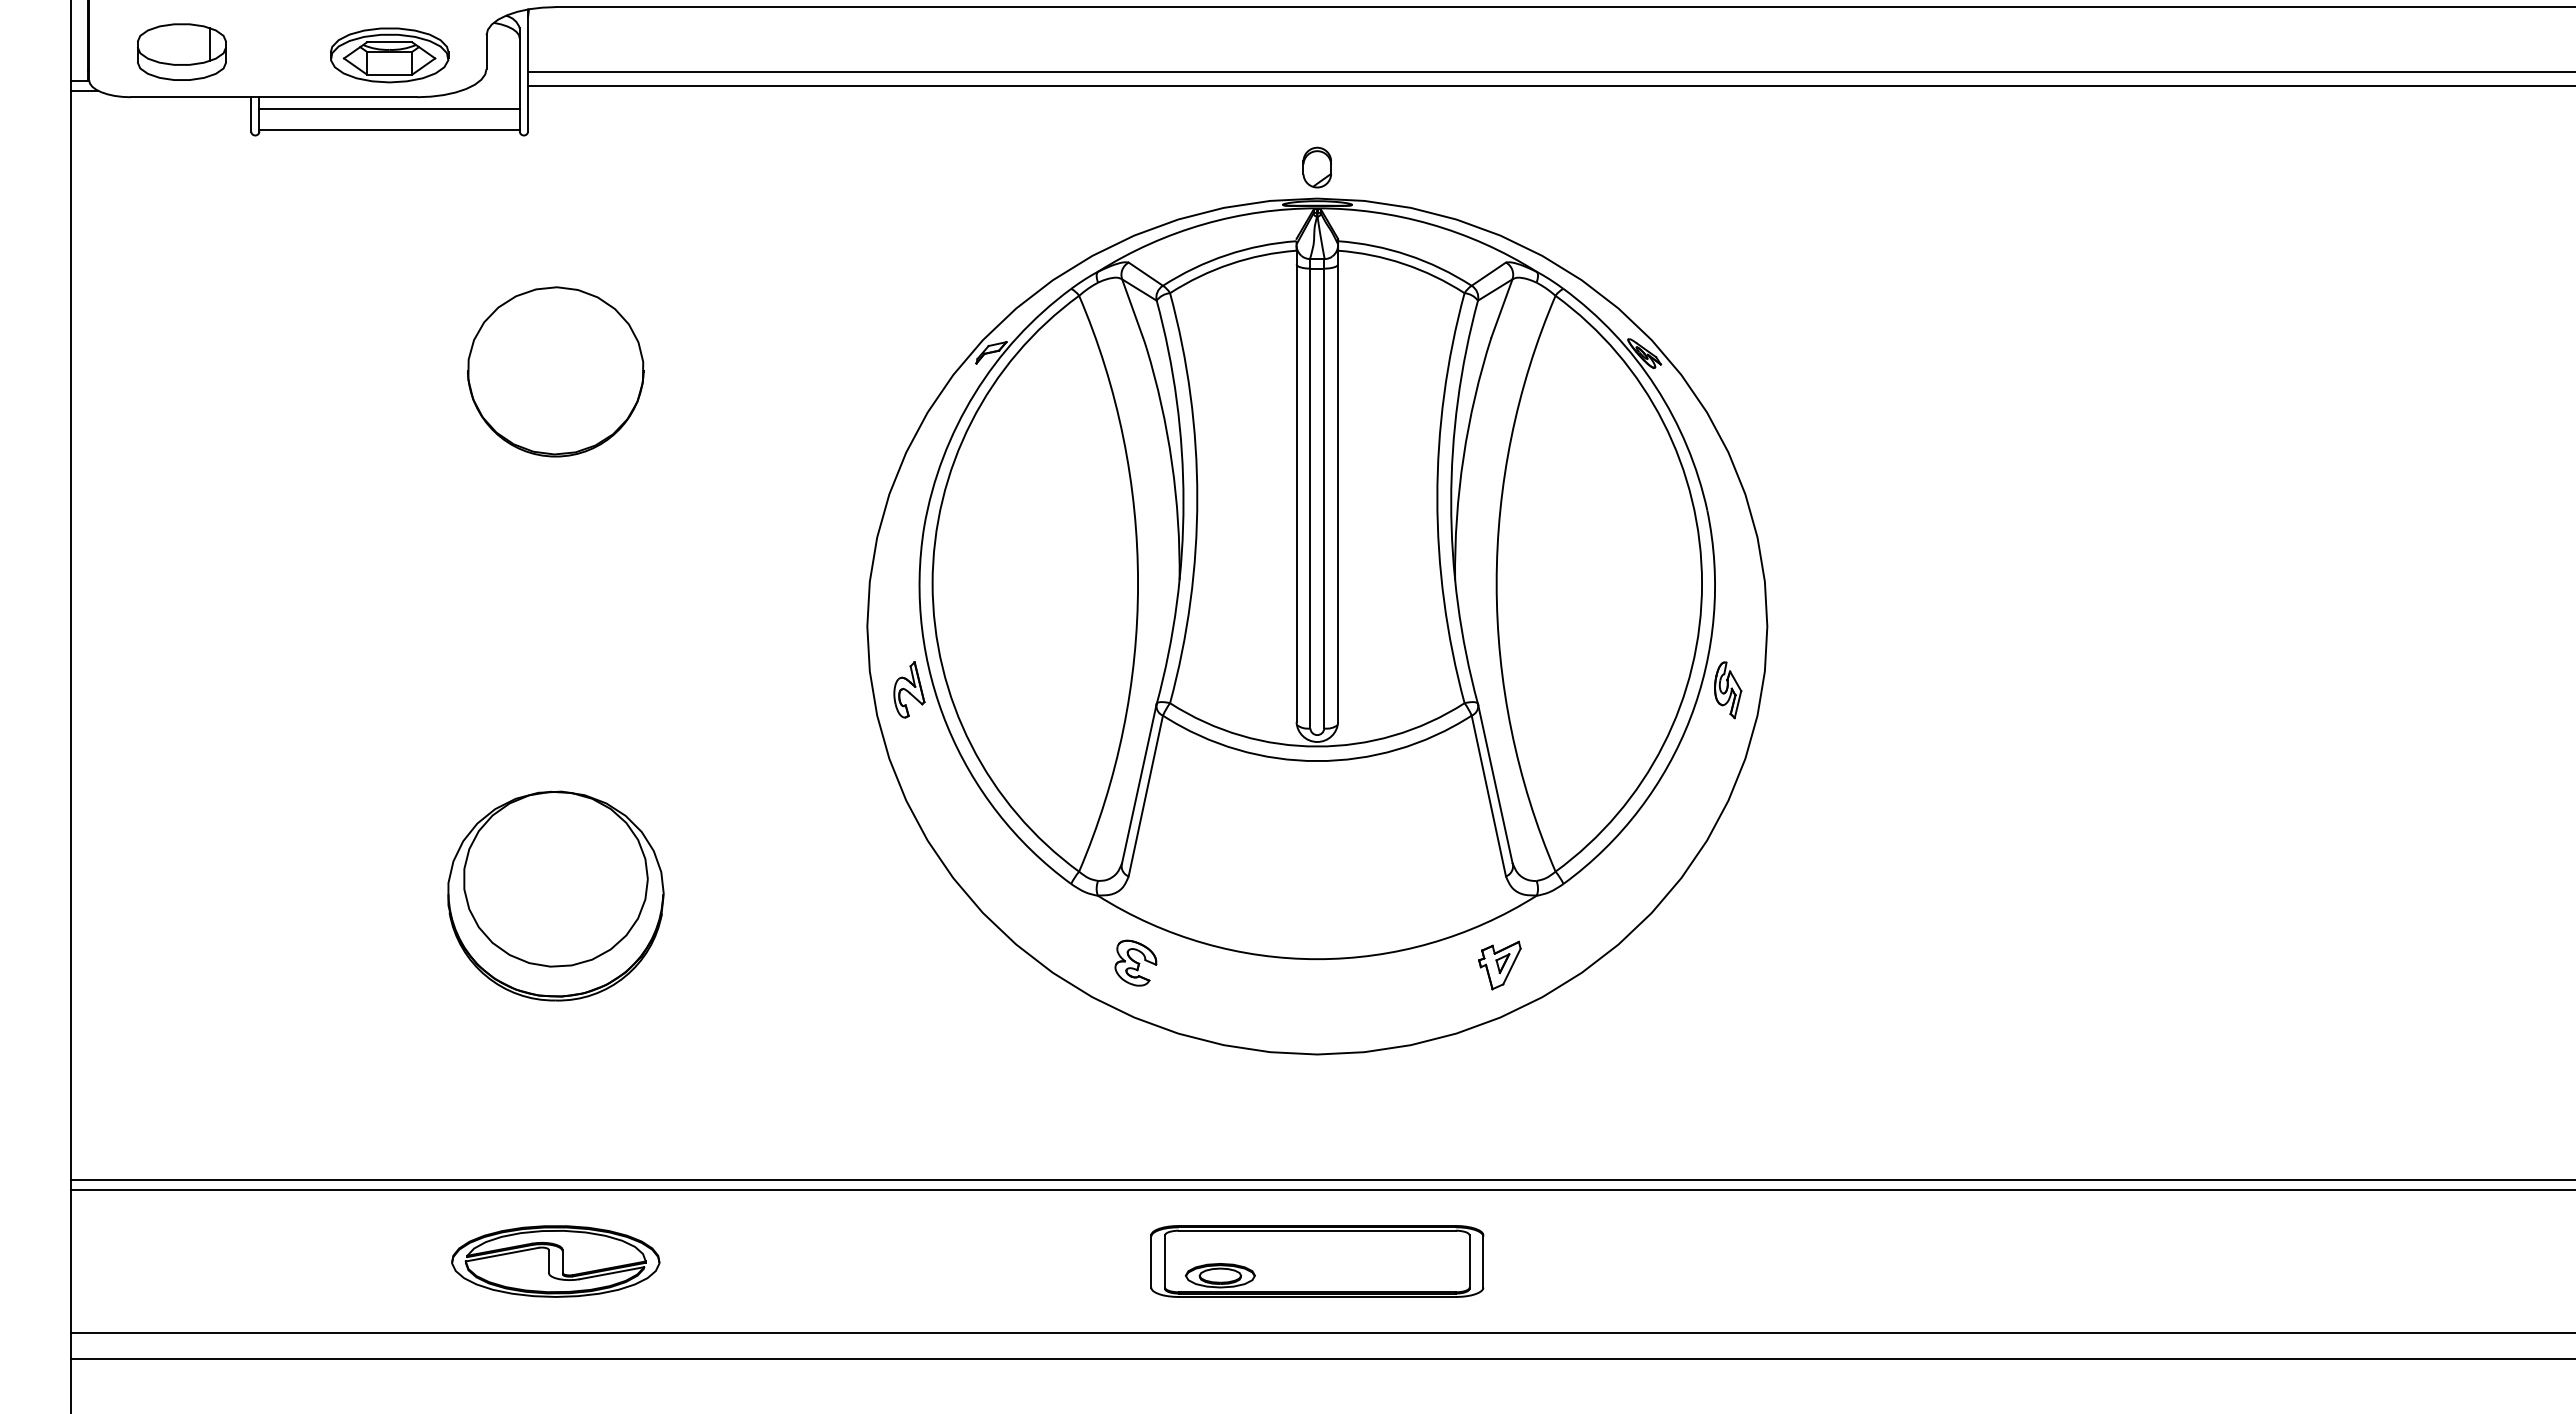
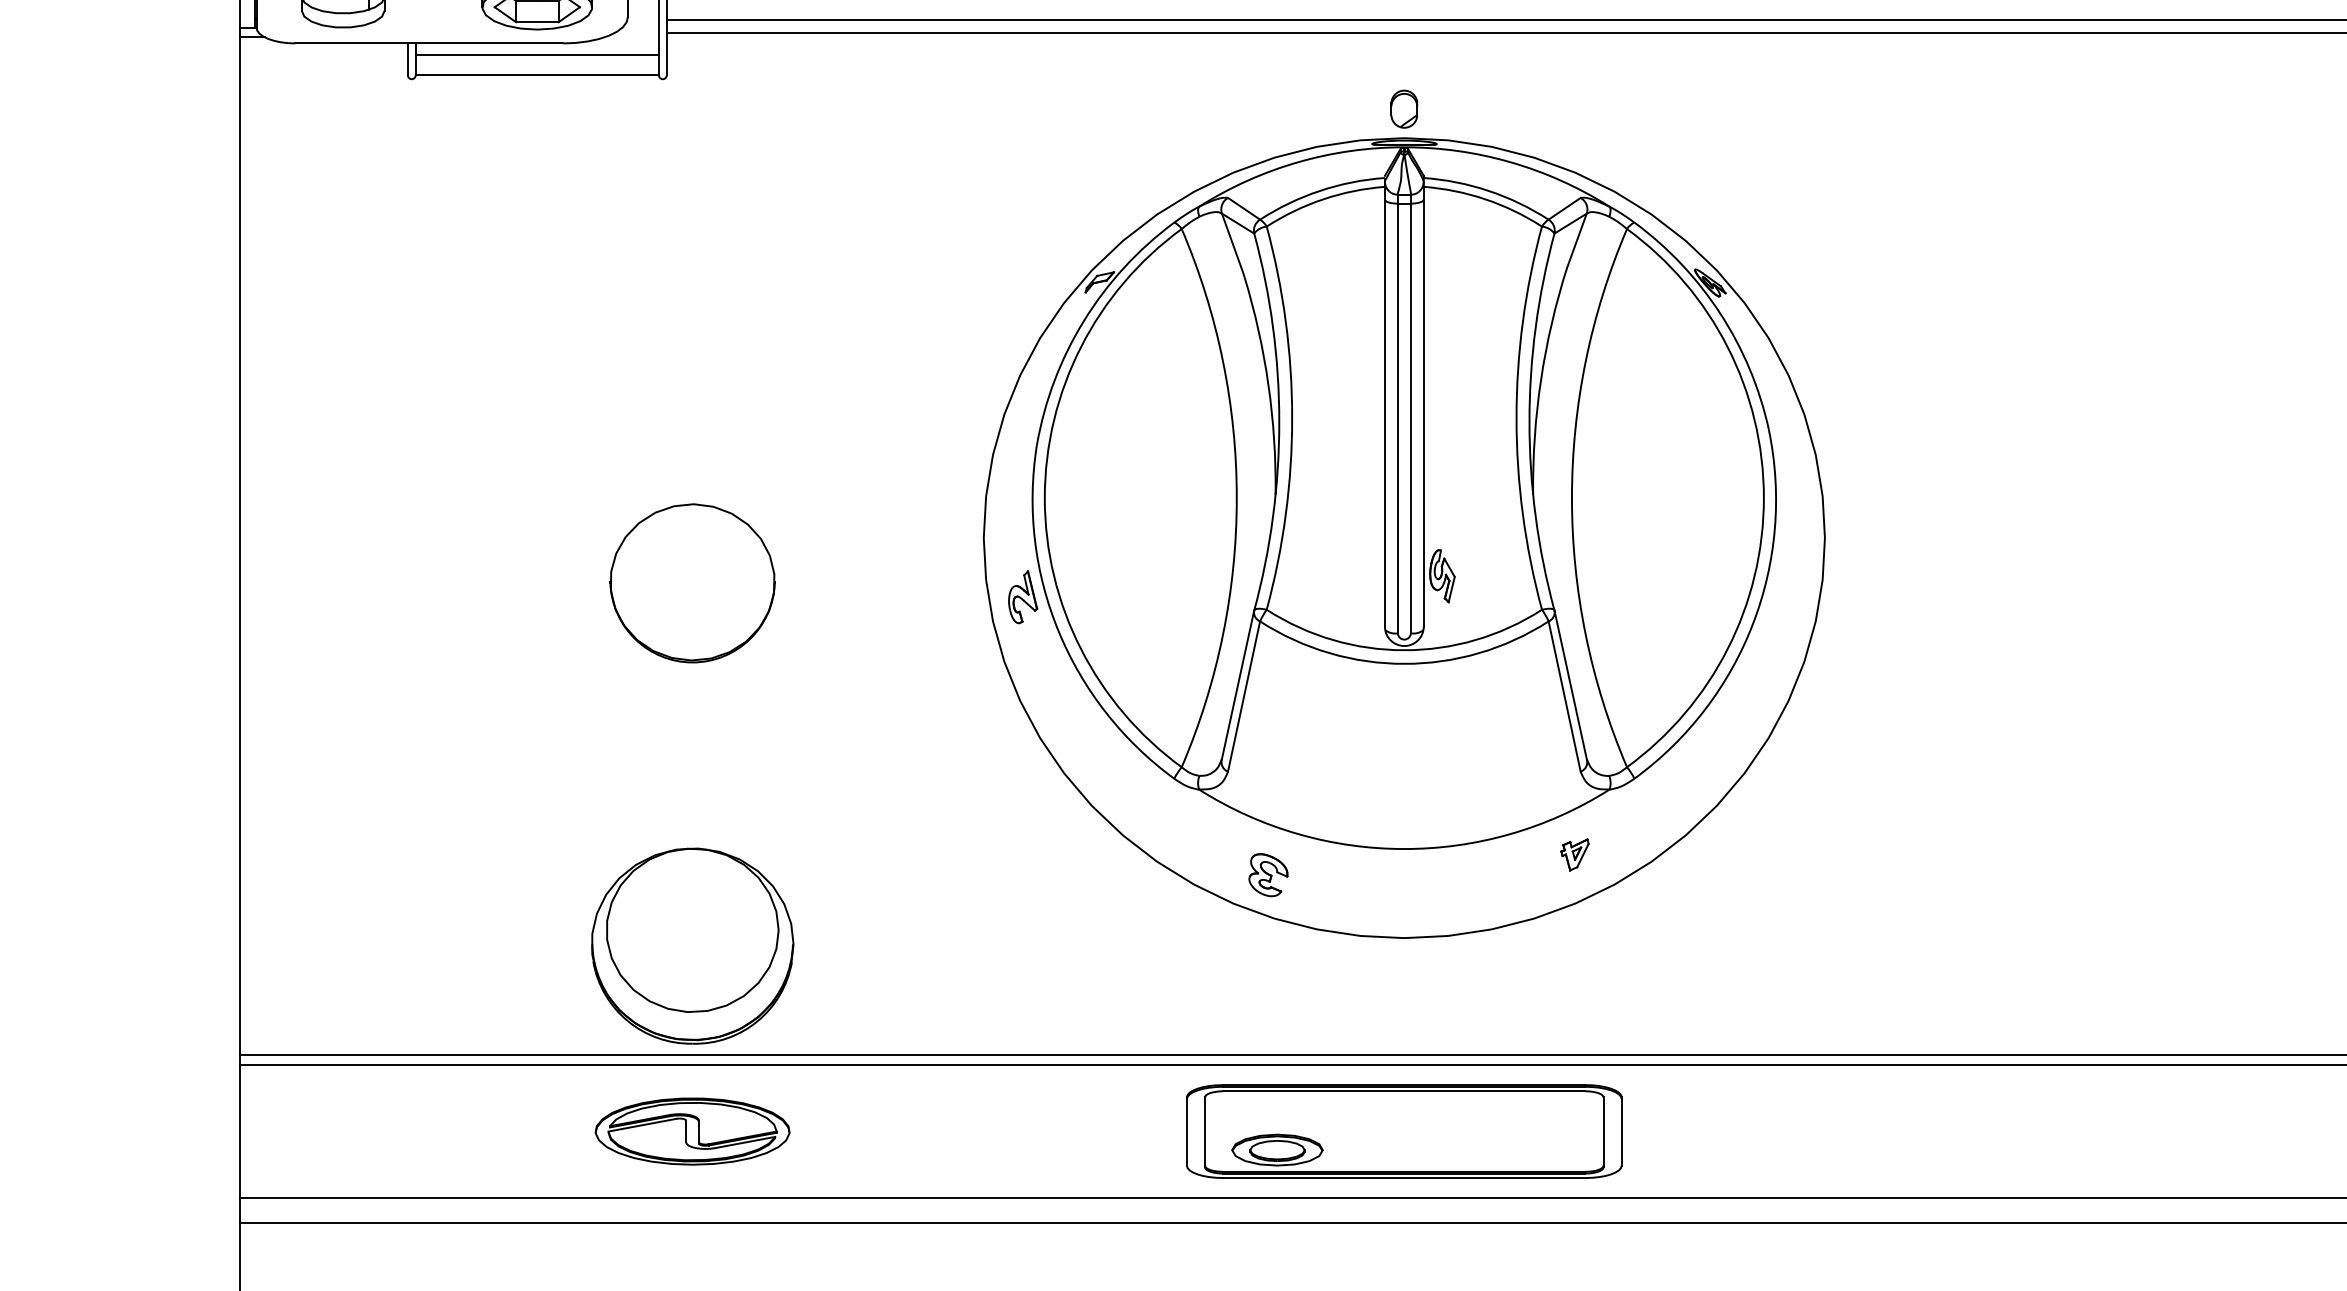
part: (555, 371) -> (692, 582), moved
part: (1728, 690) -> (1442, 576), moved
part: (555, 895) -> (692, 945), moved
part: (1135, 962) -> (1268, 874), moved
part: (1499, 965) -> (1574, 854), size x0.7
part: (1317, 1261) -> (1404, 1131), size x1.4

